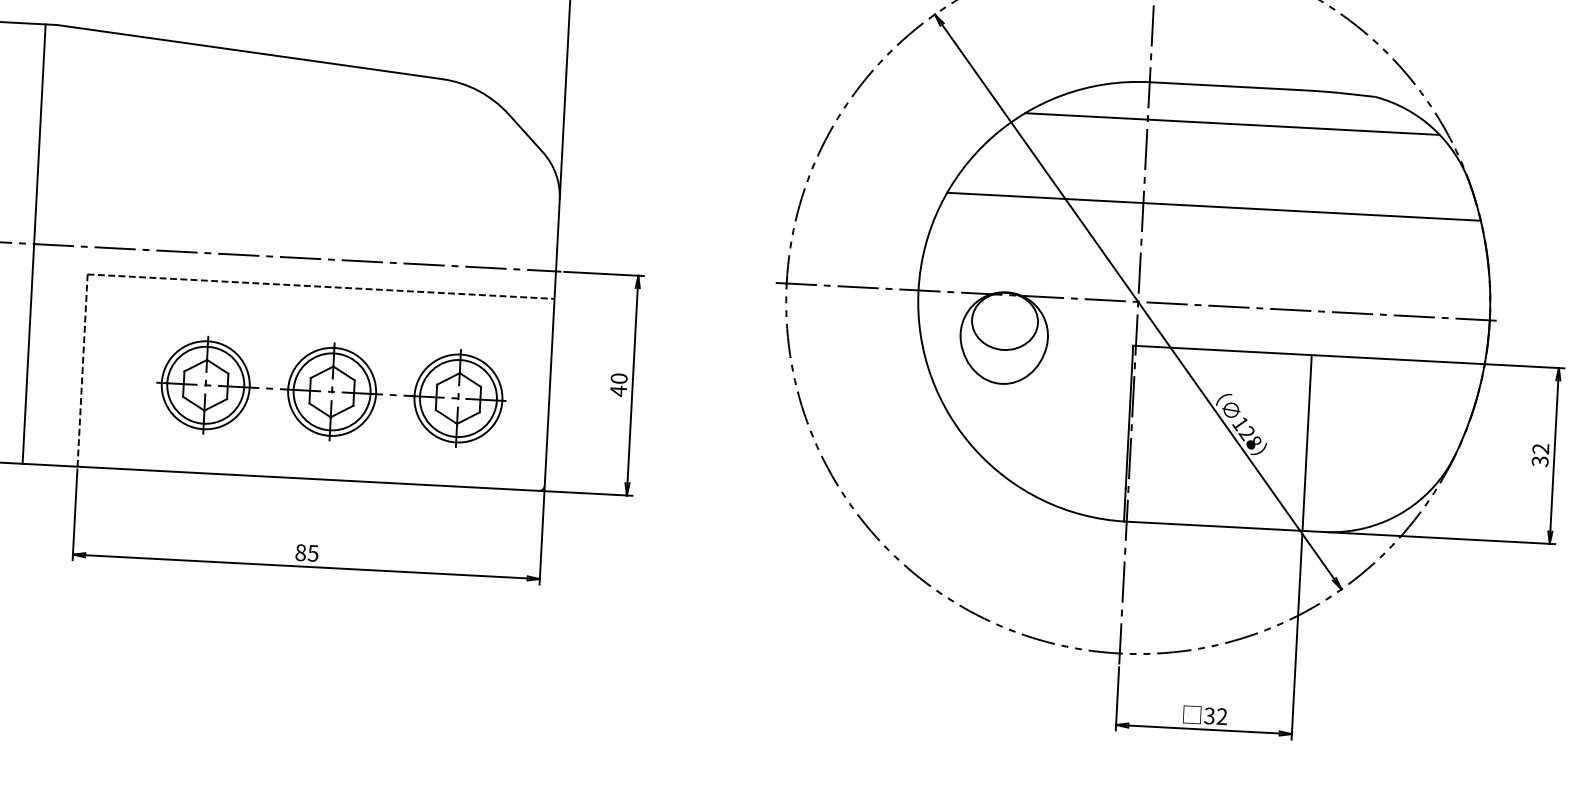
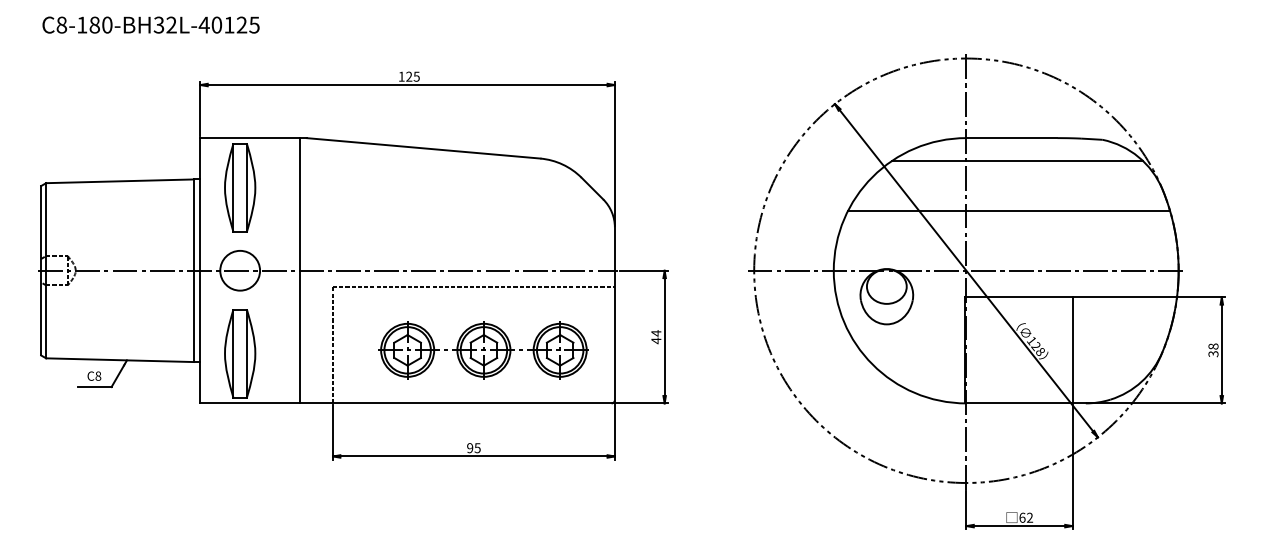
text: (619, 378) -> (656, 333), 40 -> 44
text: (1540, 448) -> (1213, 346), 32 -> 38
text: (301, 553) -> (470, 448), 85 -> 95
text: (1209, 715) -> (1022, 517), 32 -> 62

